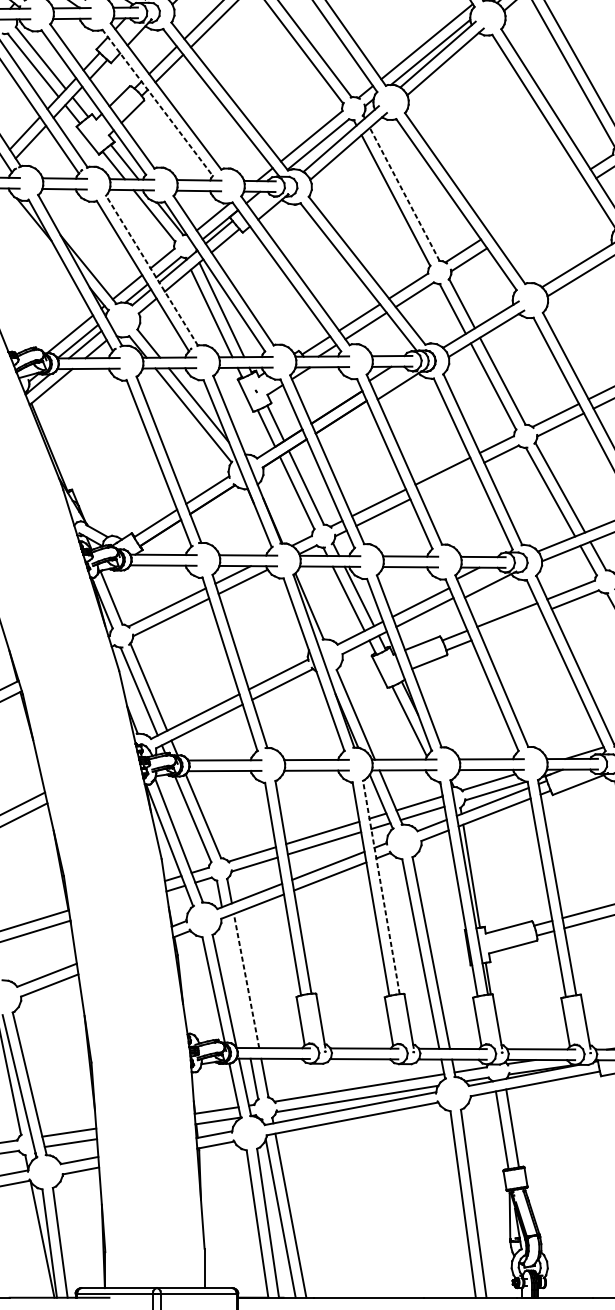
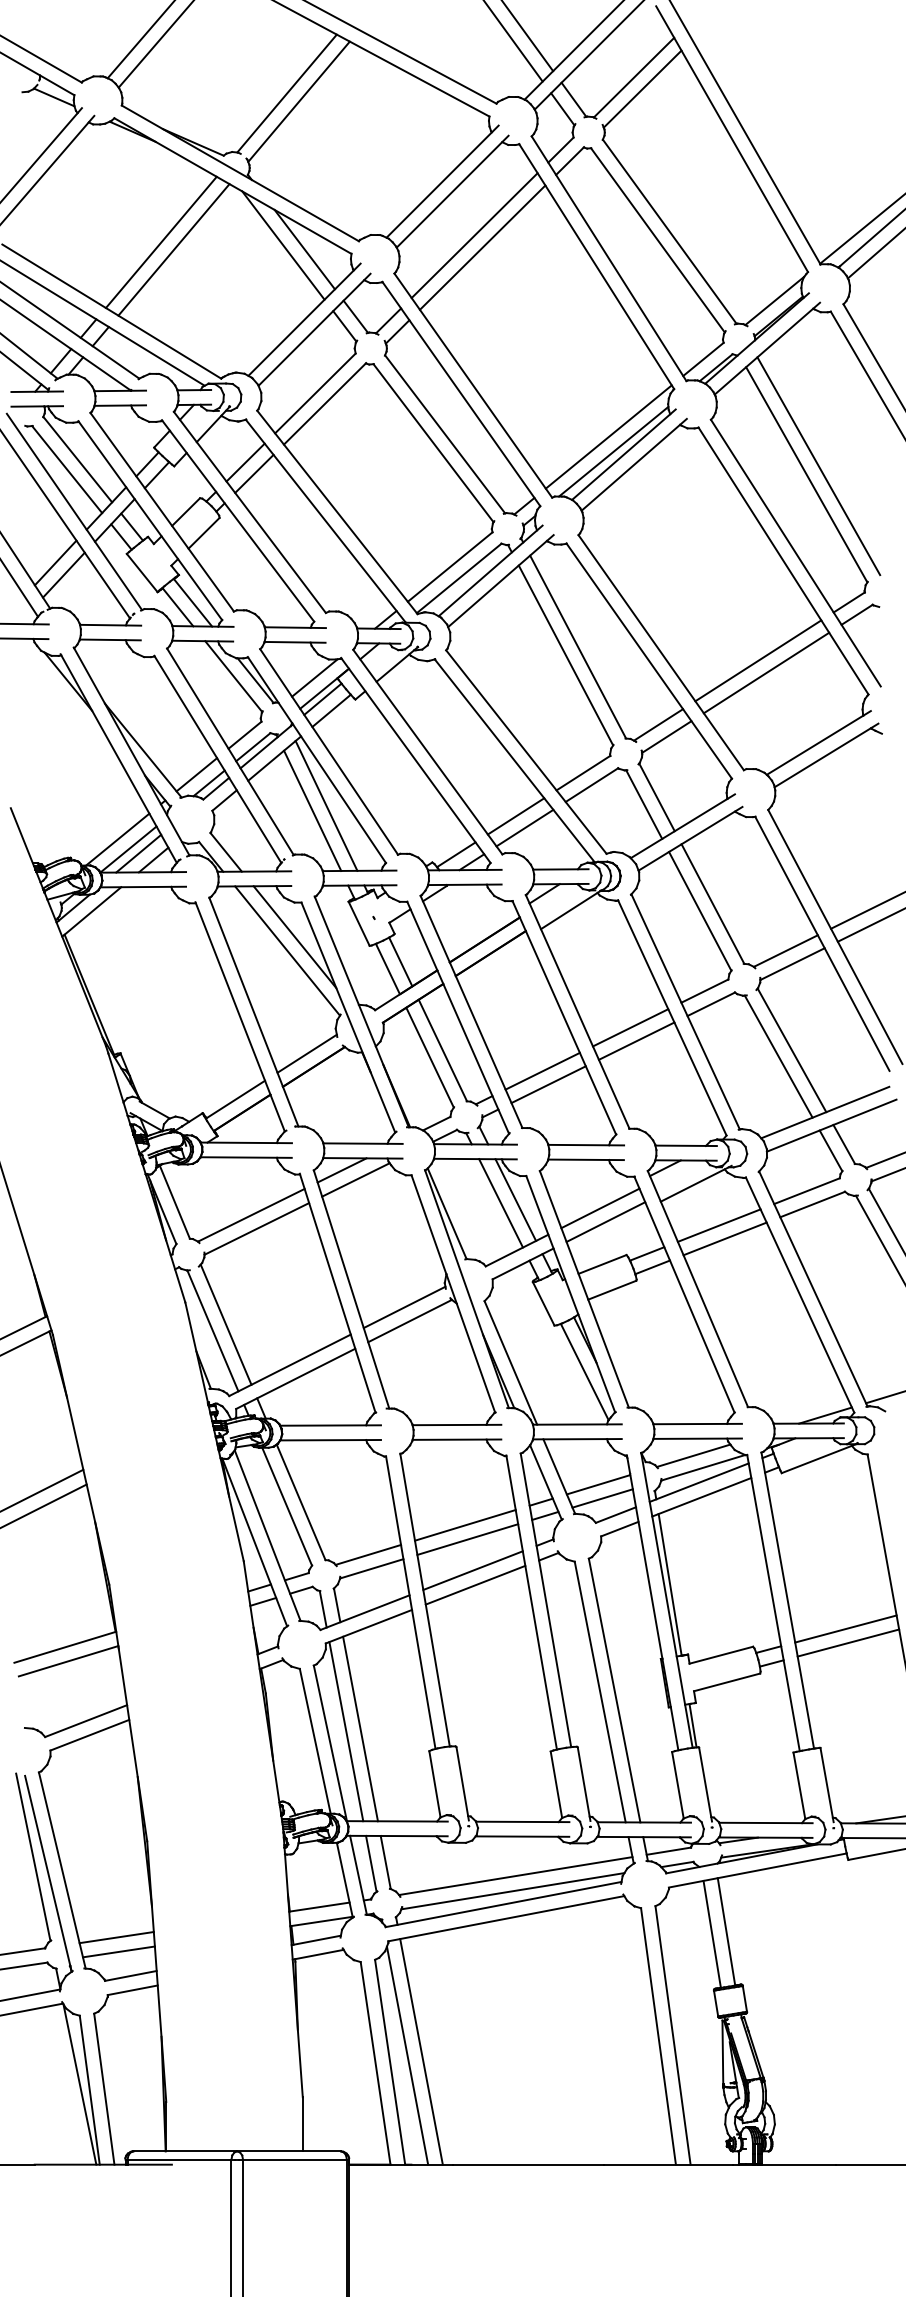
line: (157, 103) -> (238, 521), dashed -> solid
line: (404, 194) -> (577, 646), dashed -> solid
line: (535, 204) -> (758, 660), added
line: (541, 212) -> (766, 672), added
line: (152, 270) -> (230, 751), dashed -> solid
line: (447, 480) -> (636, 1040), added
line: (511, 624) -> (724, 1238), added
line: (381, 887) -> (545, 1600), dashed -> solid
line: (246, 981) -> (360, 1729), dashed -> solid
line: (236, 982) -> (346, 1731), added

